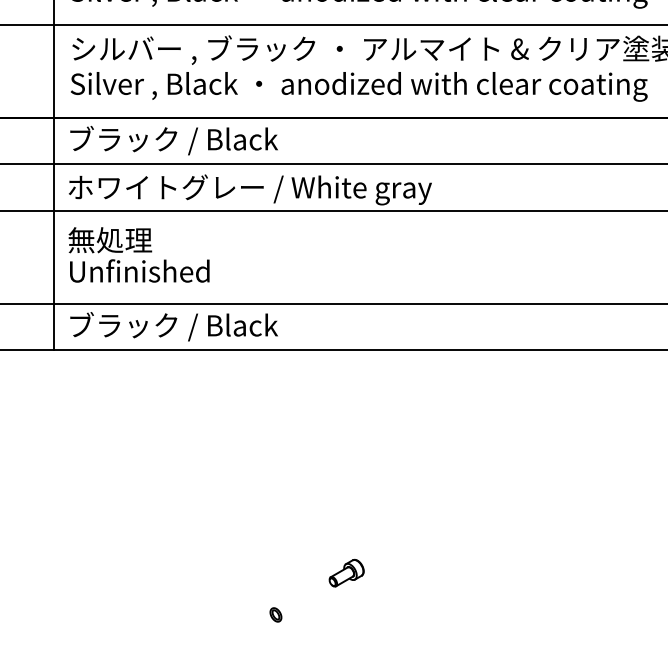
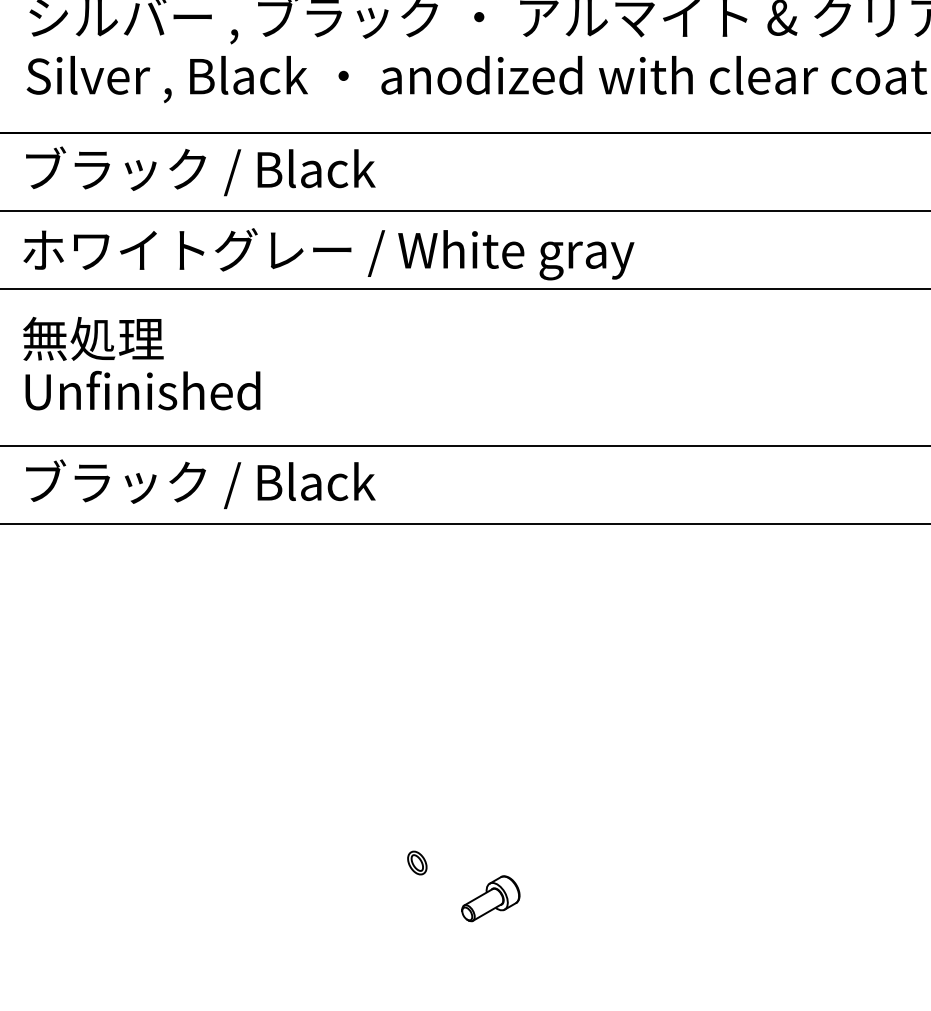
part: (275, 614) -> (416, 862), moved

